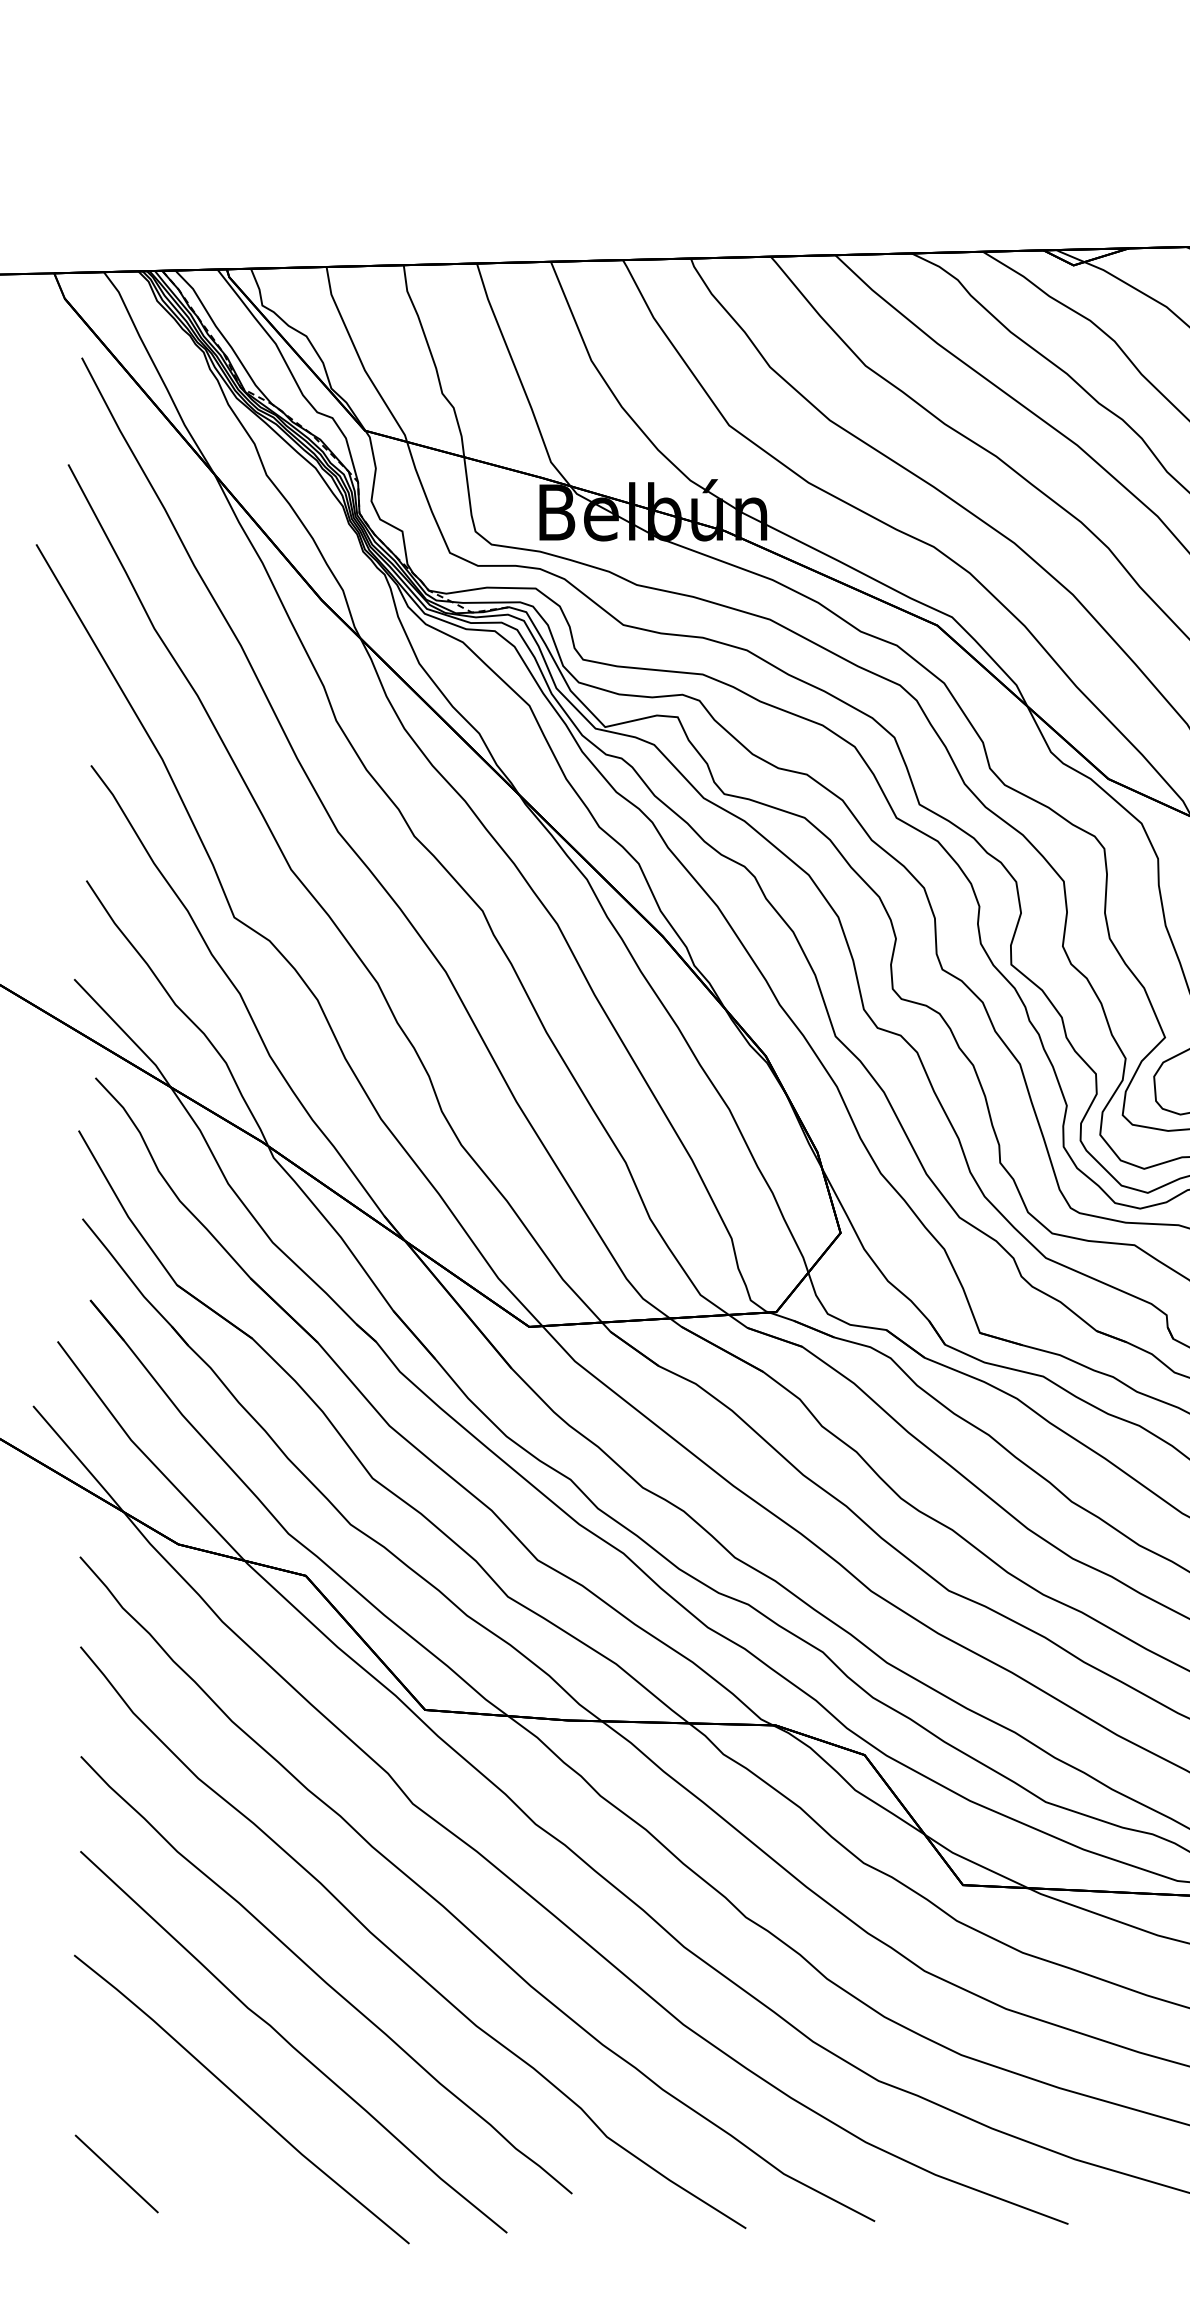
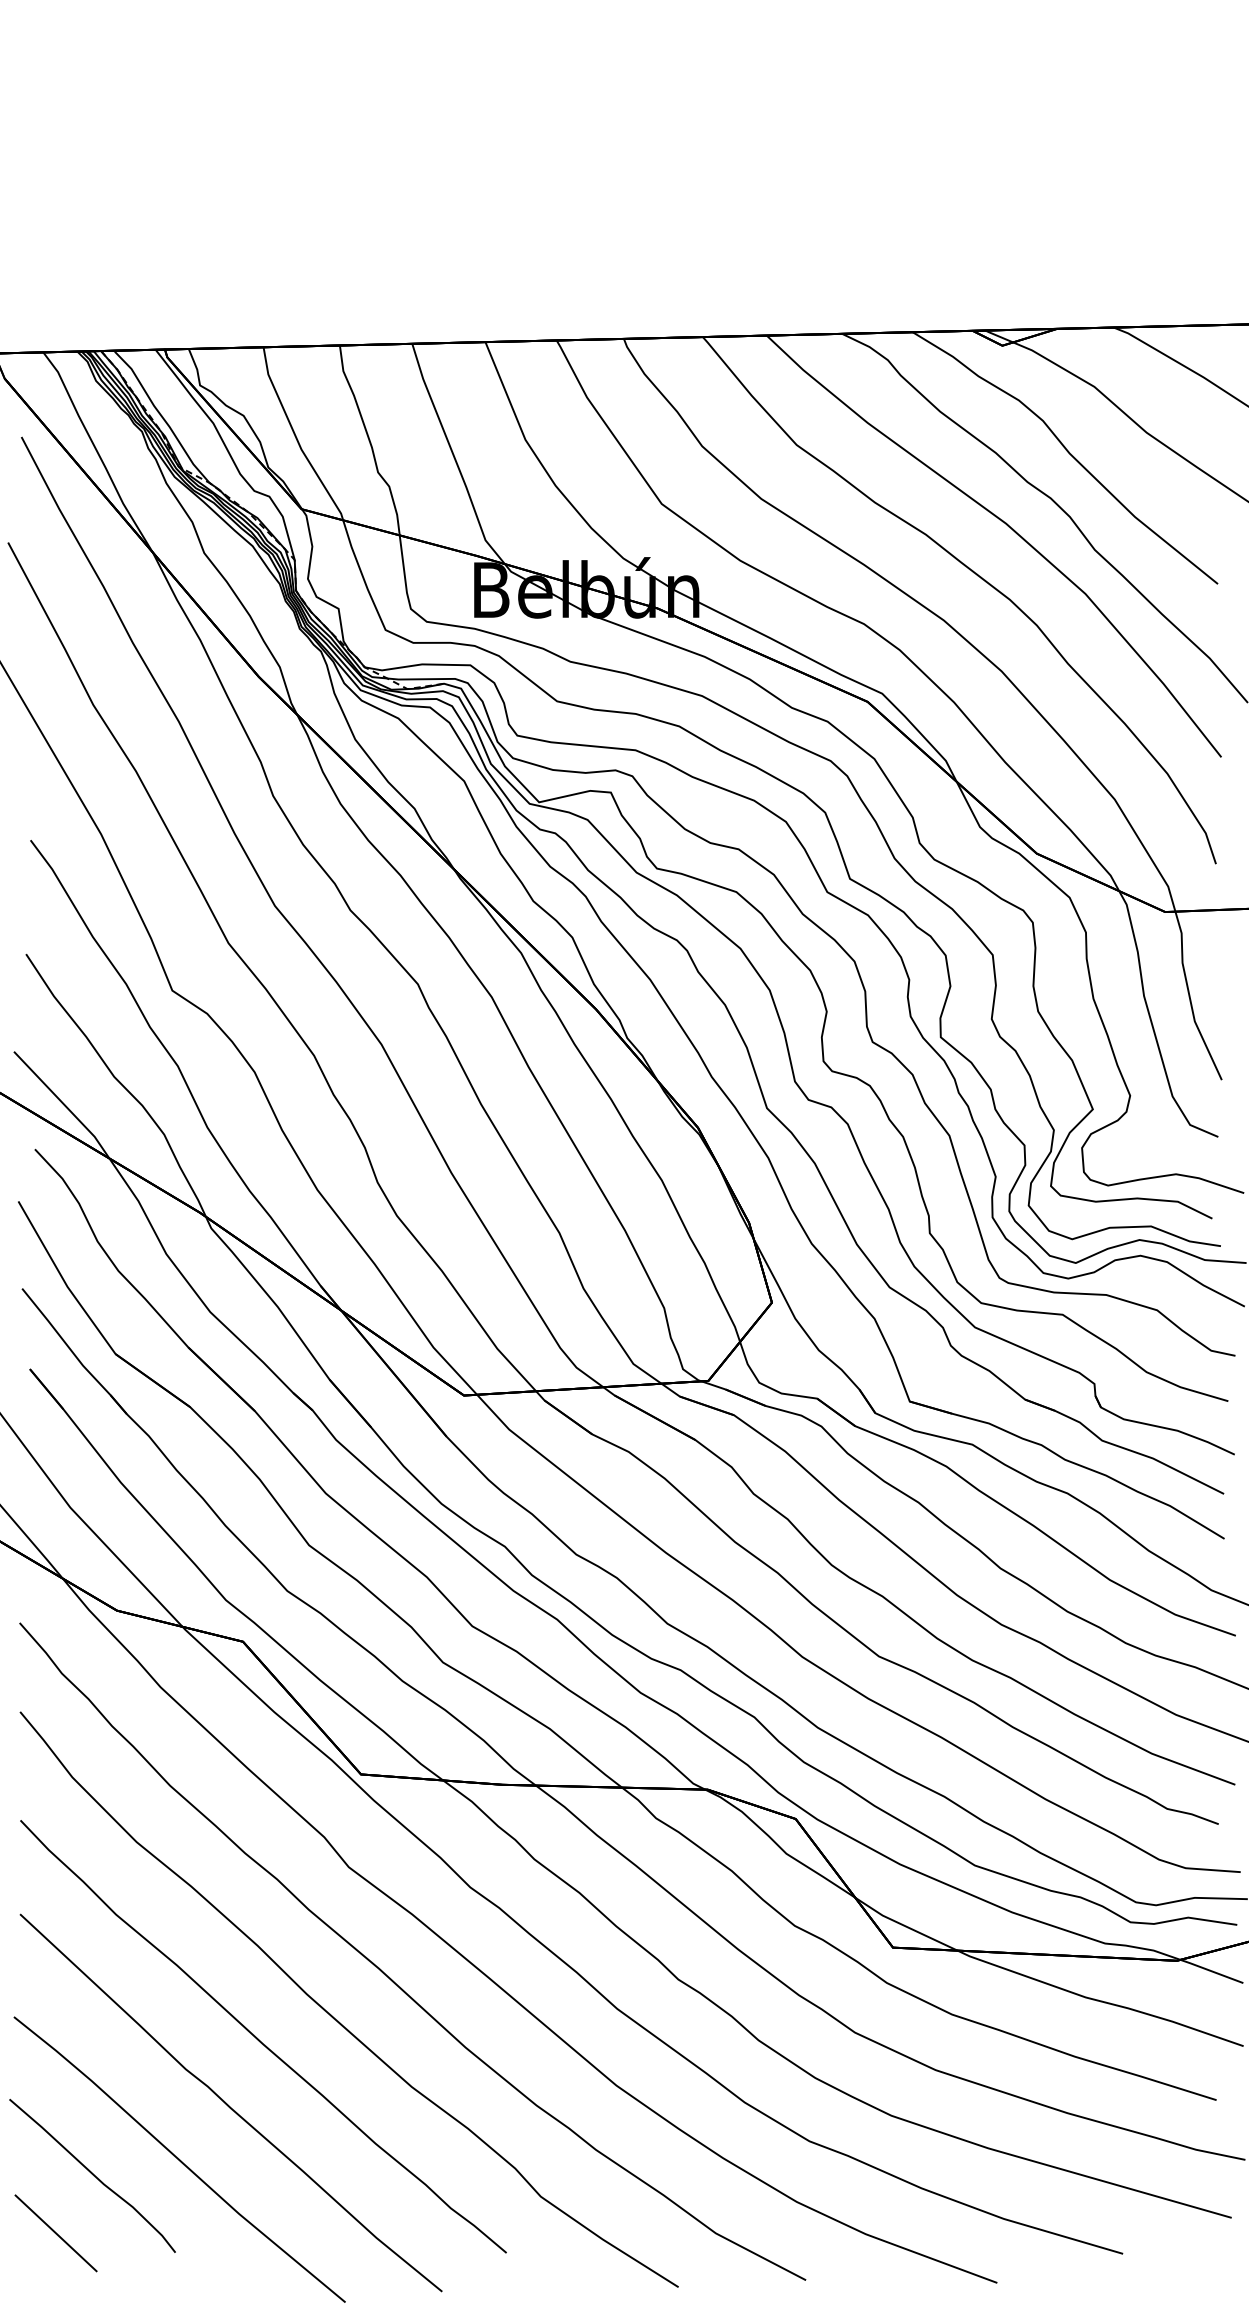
curve: (153, 2115) -> (92, 2175), added

